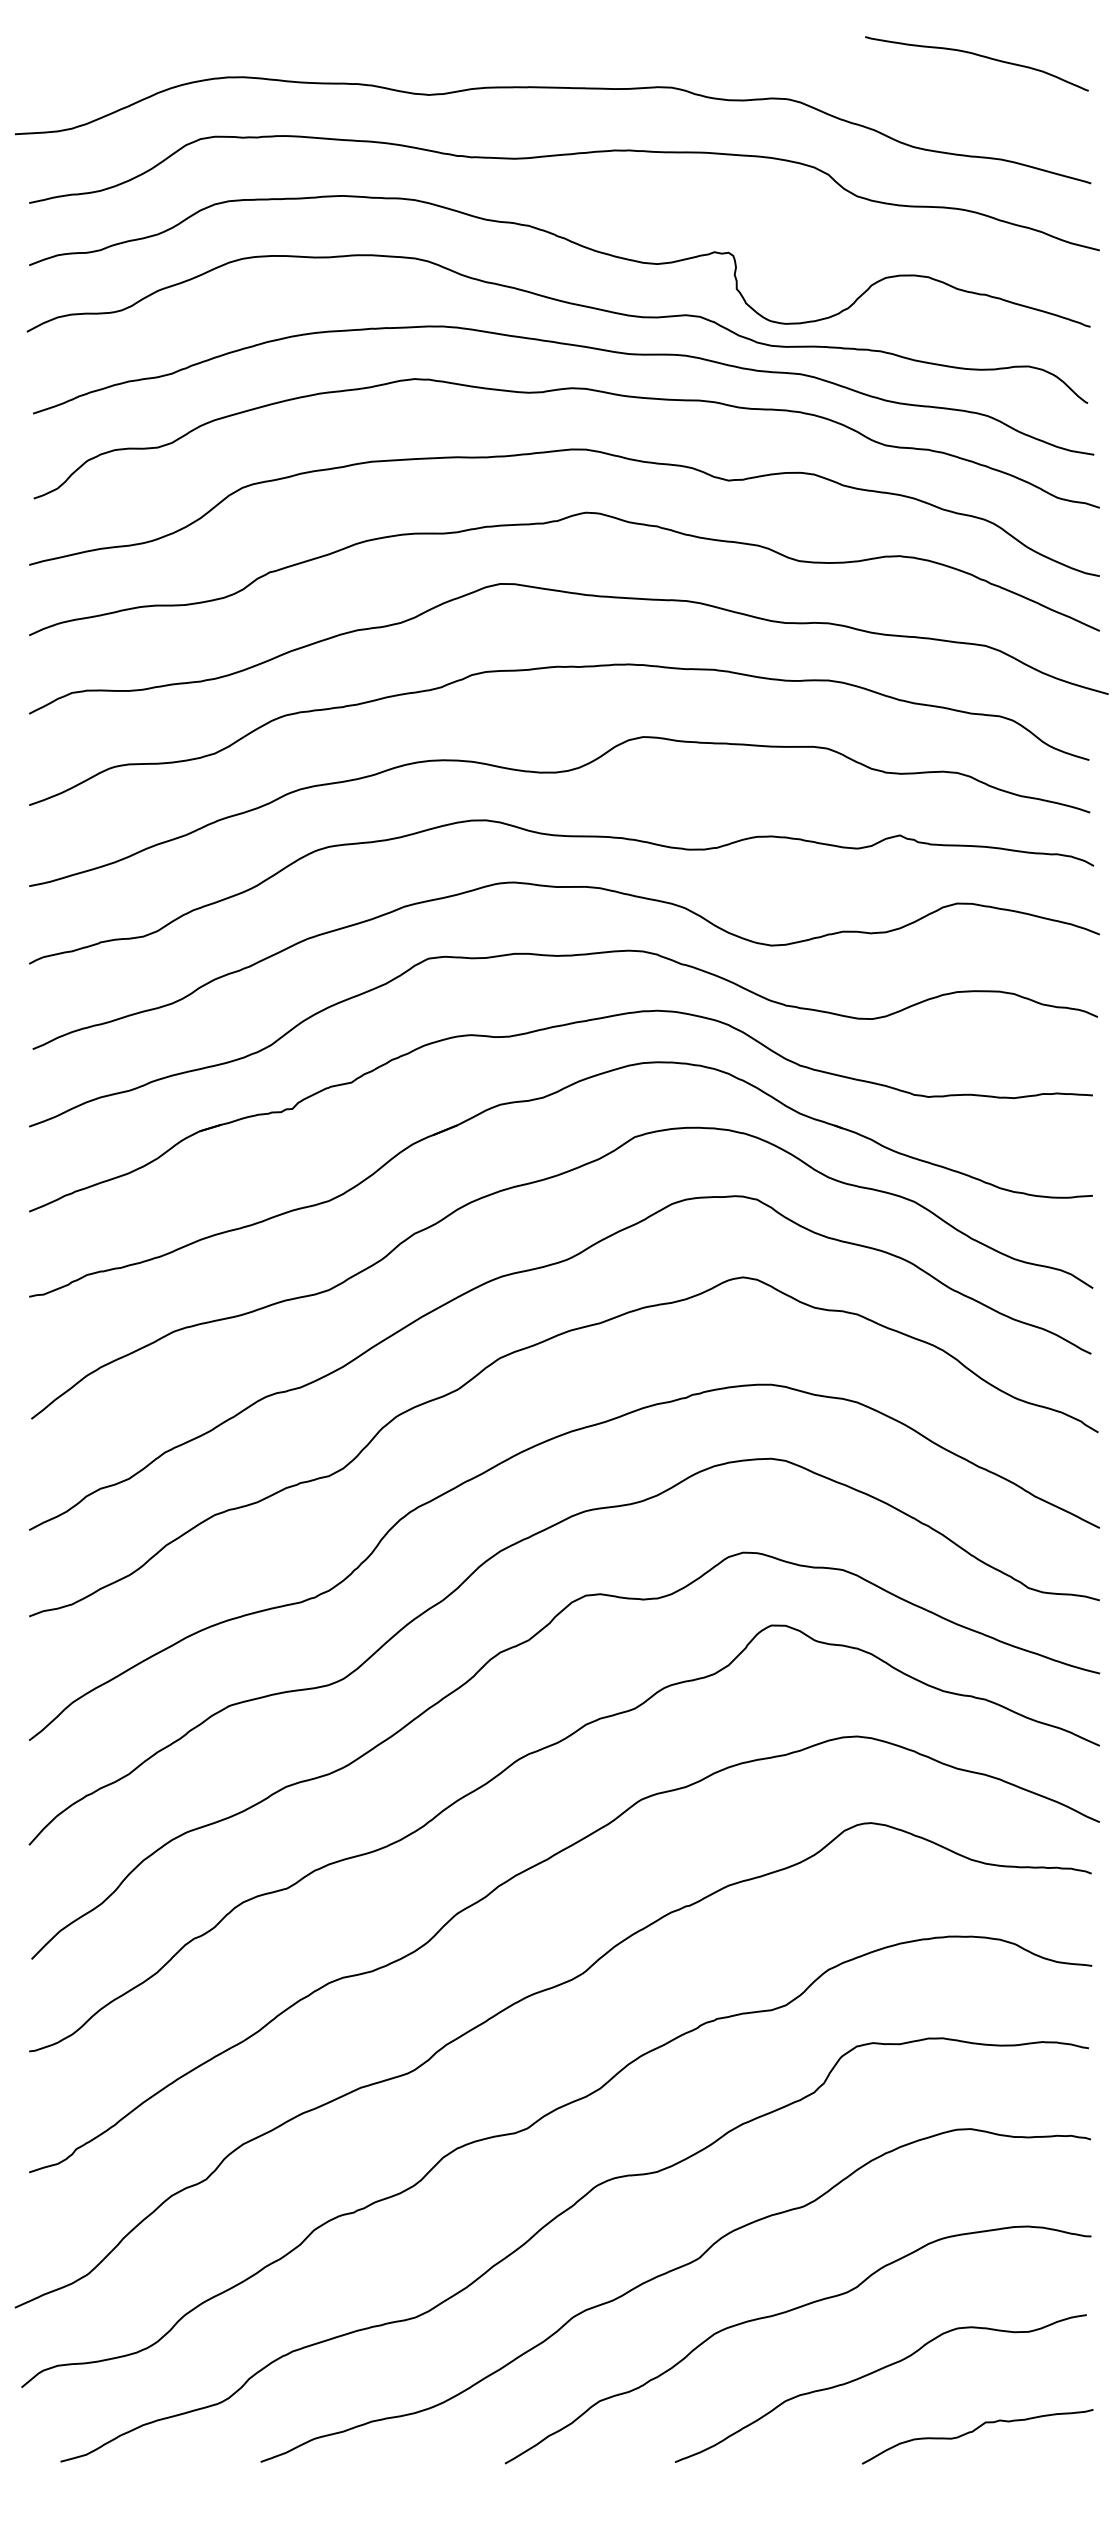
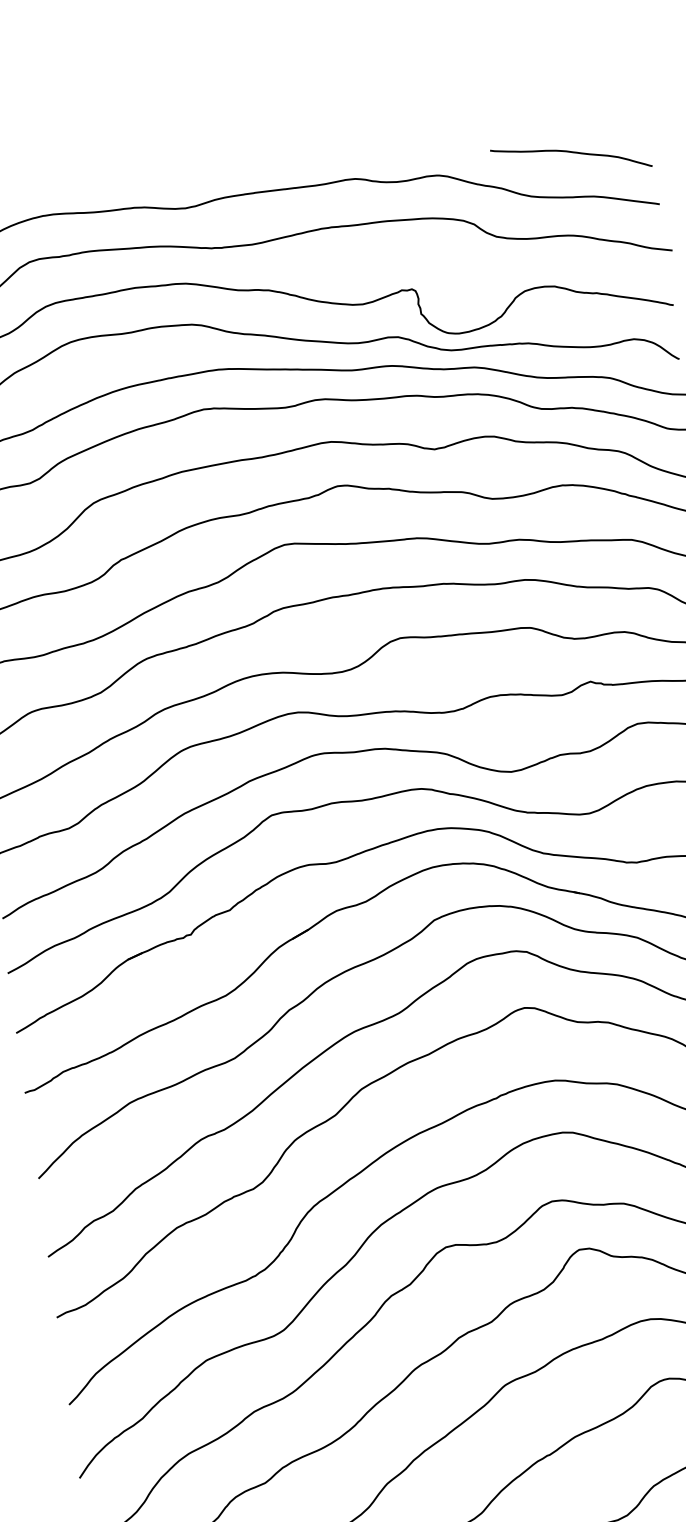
curve: (978, 56) -> (571, 153), moved

